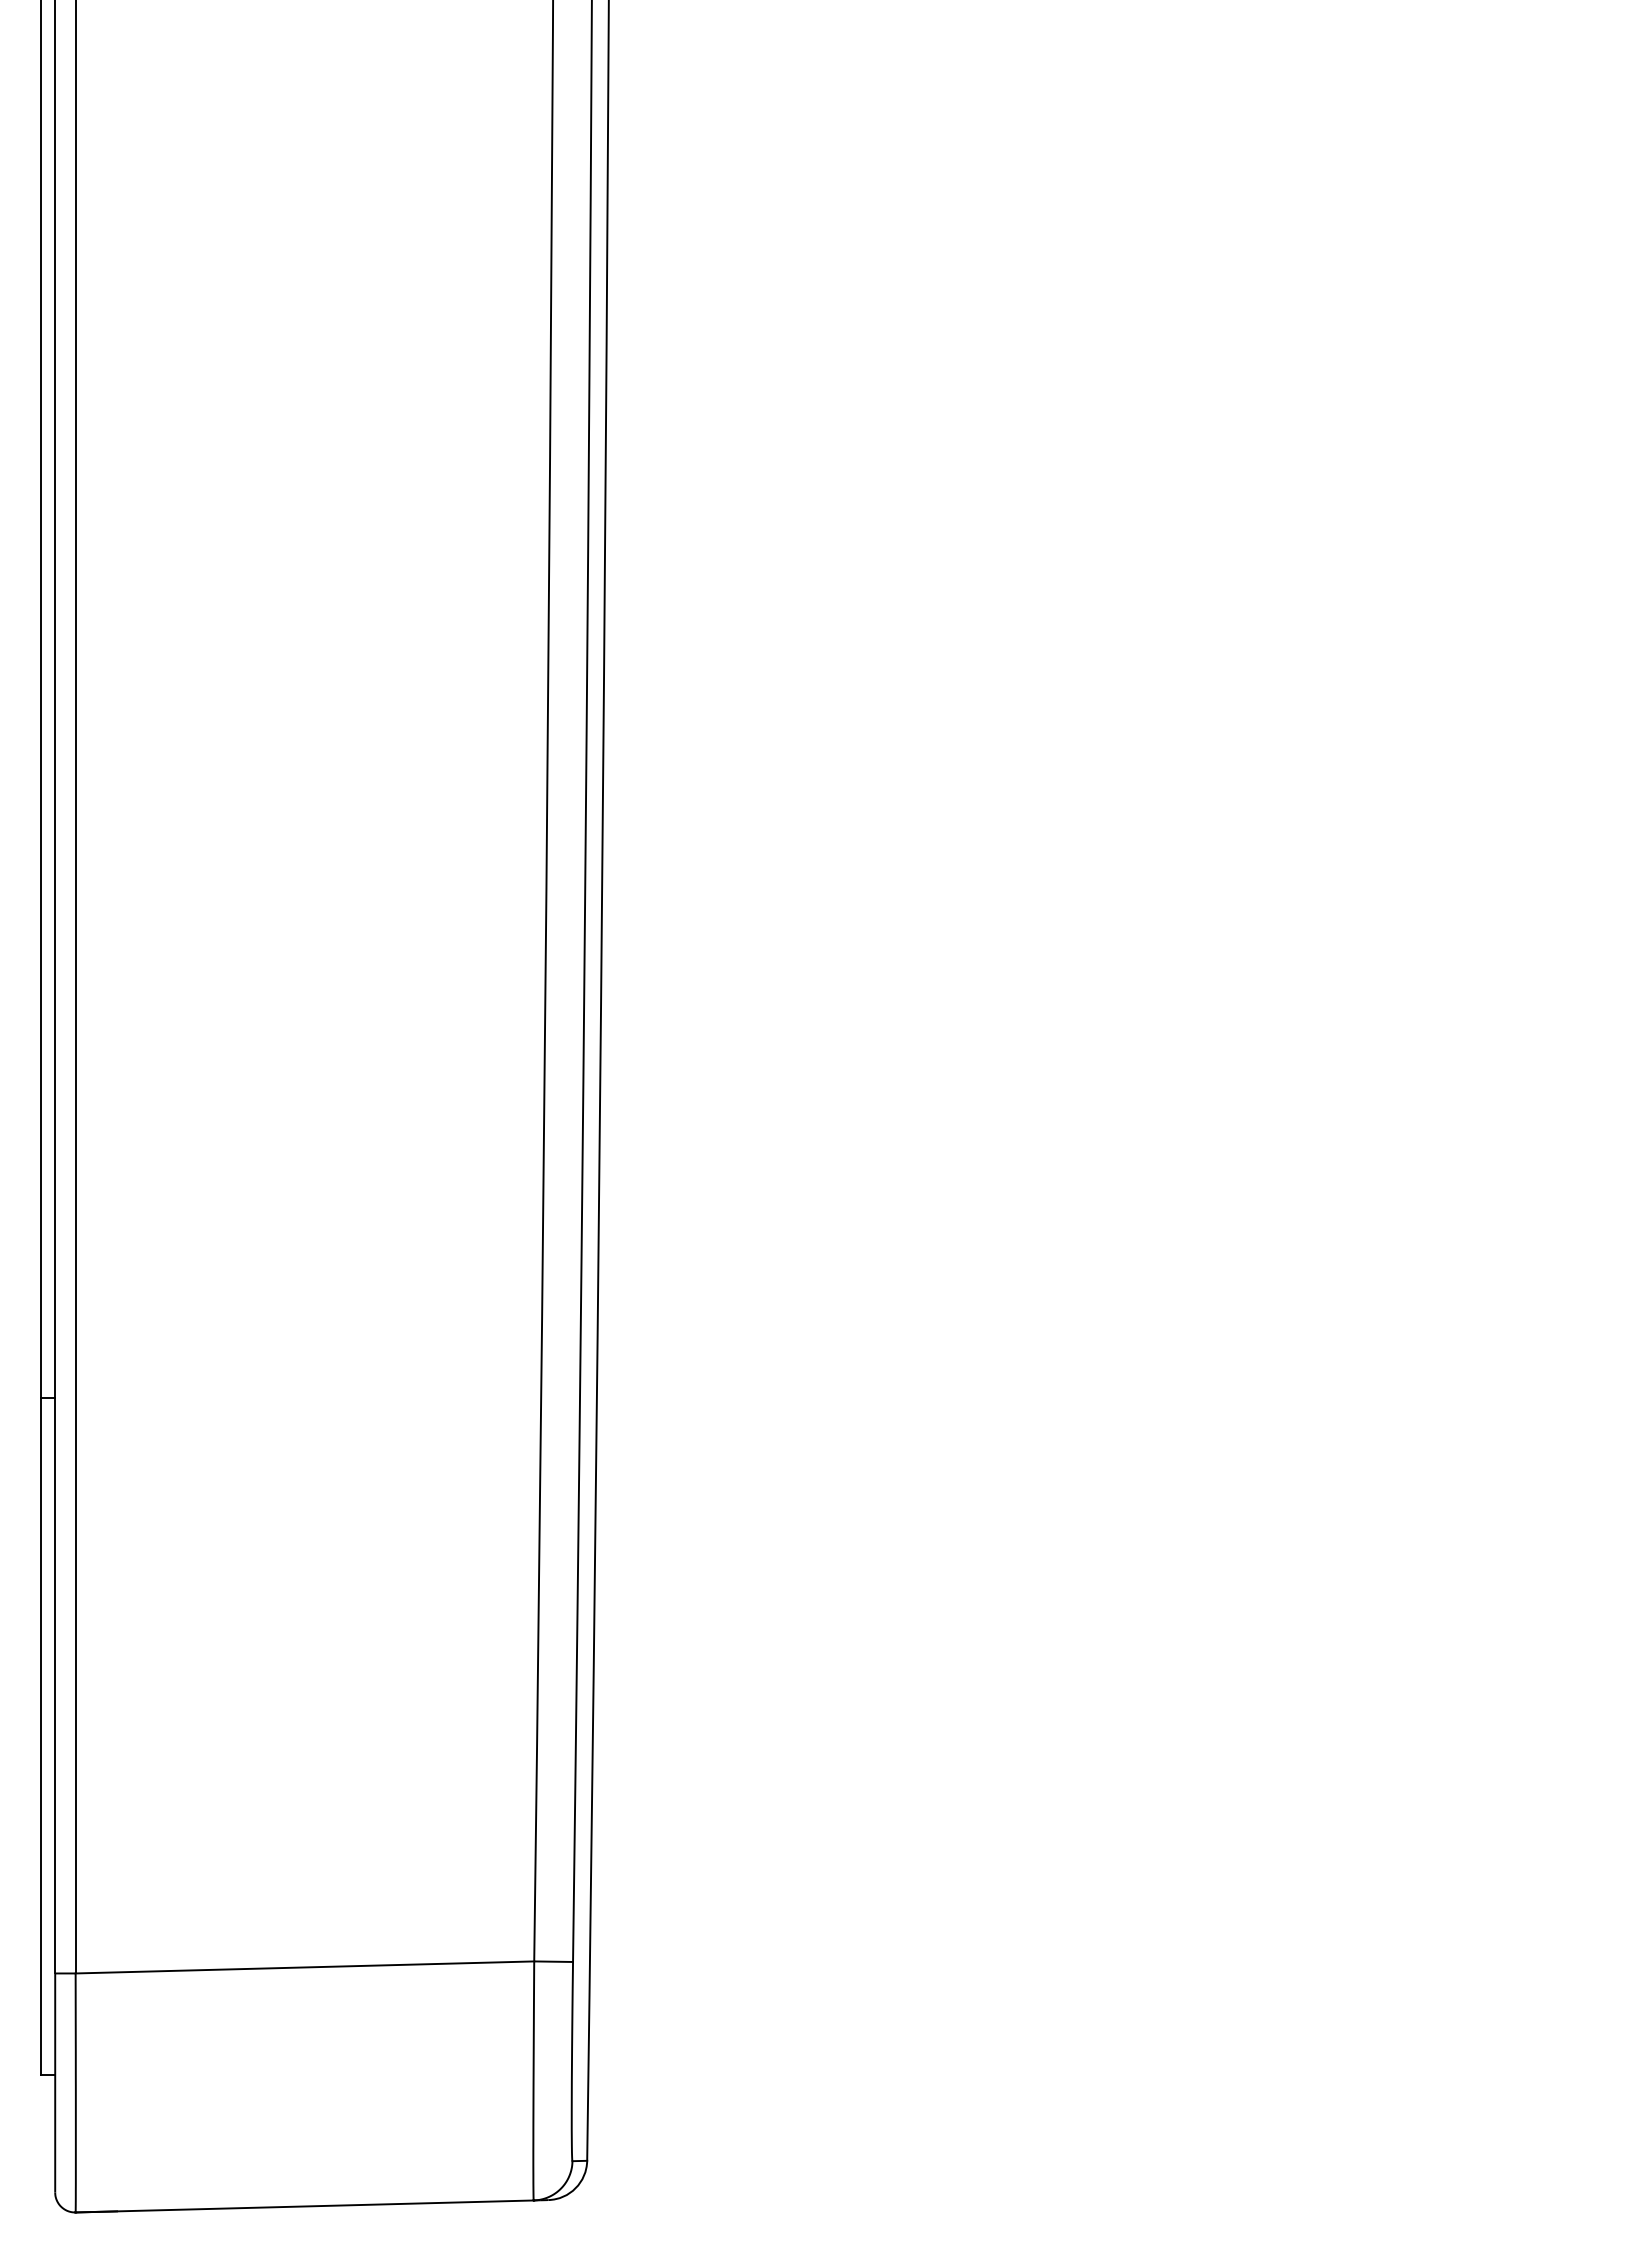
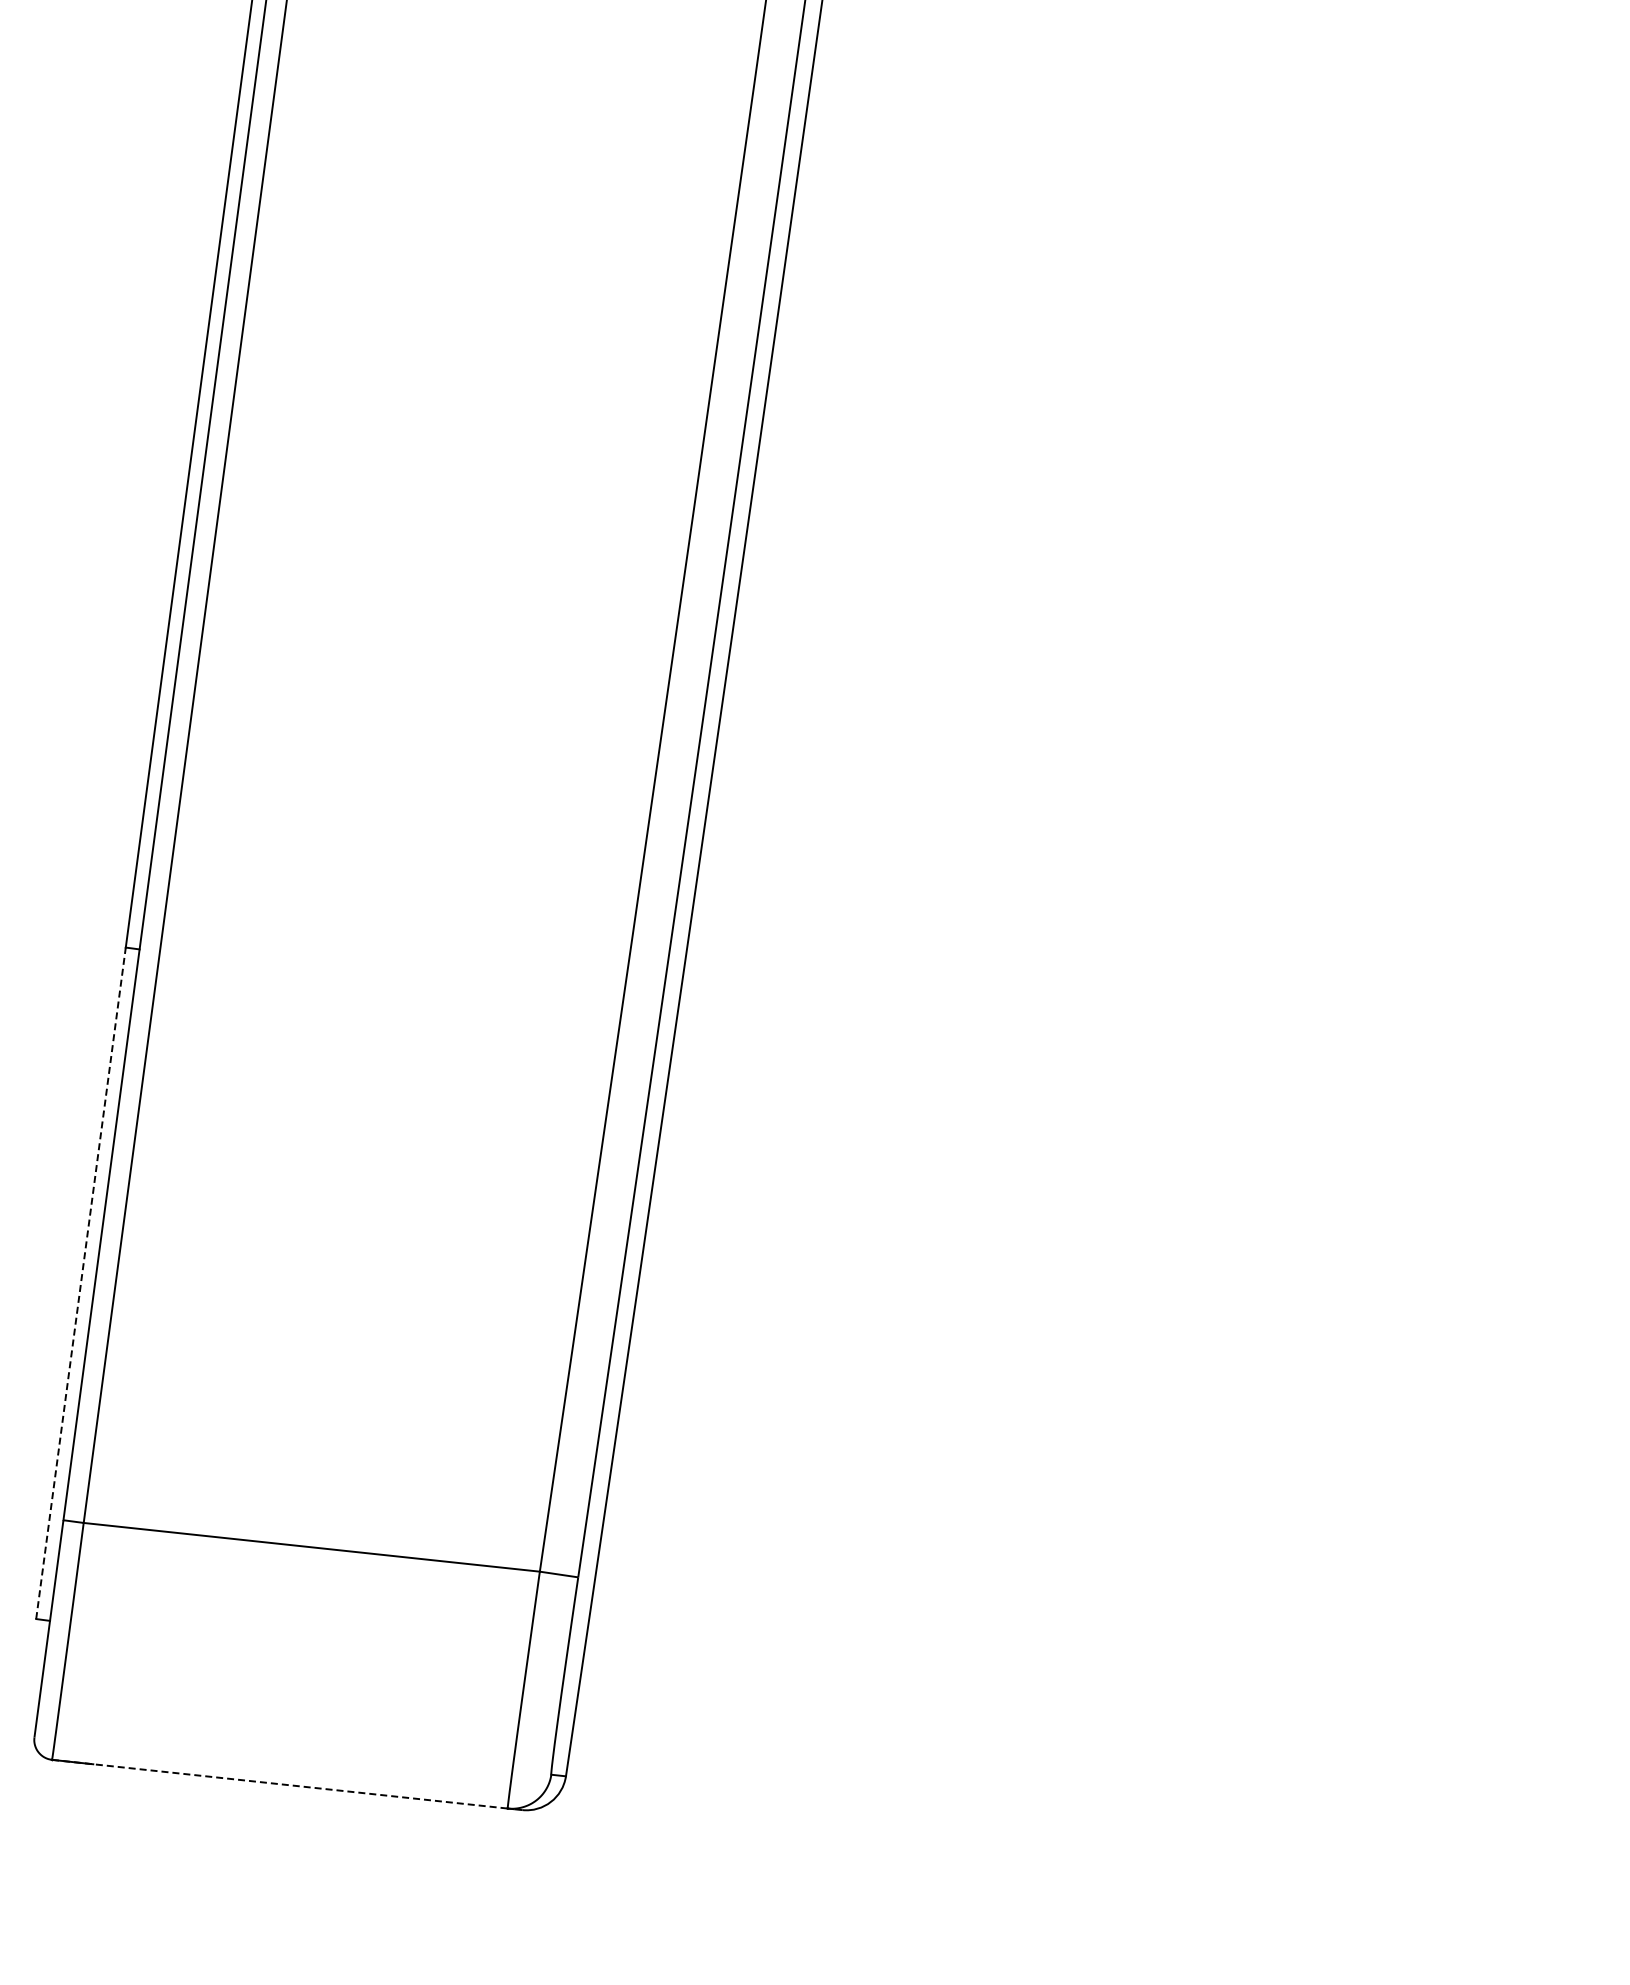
line: (41, 1736) -> (81, 1283), solid -> dashed
line: (305, 2206) -> (280, 1784), solid -> dashed

